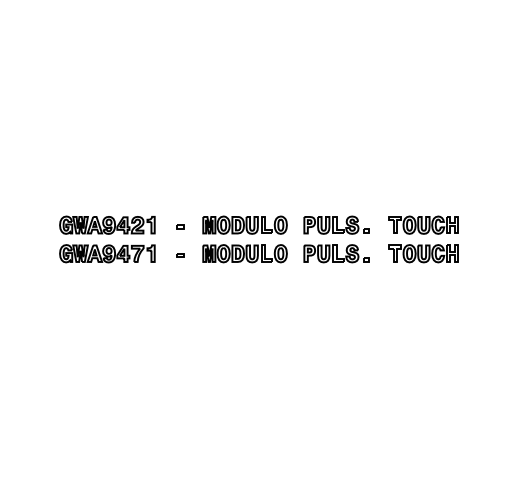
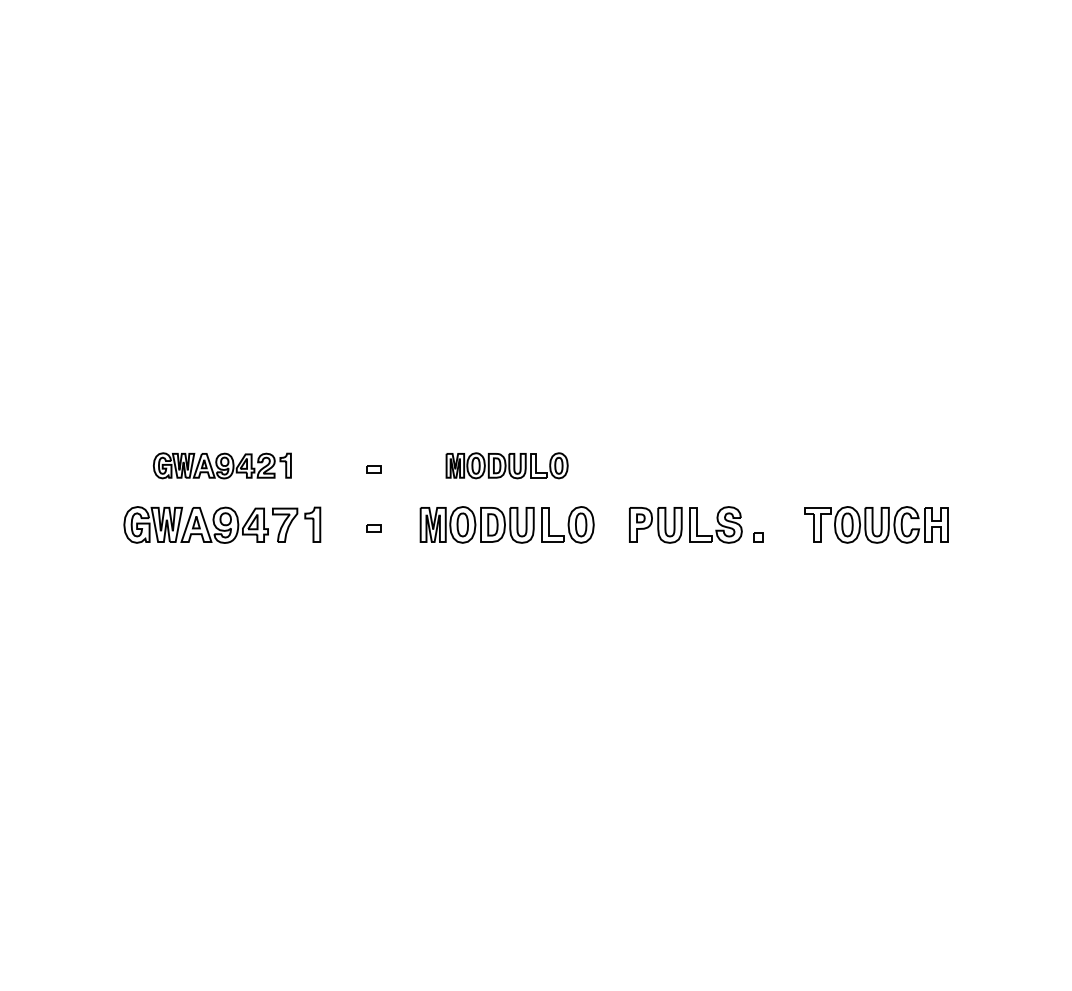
part: (107, 224) -> (222, 464), size x0.7
part: (244, 224) -> (506, 464), size x0.7
part: (336, 224) -> (696, 464), removed
part: (423, 224) -> (876, 464), removed

